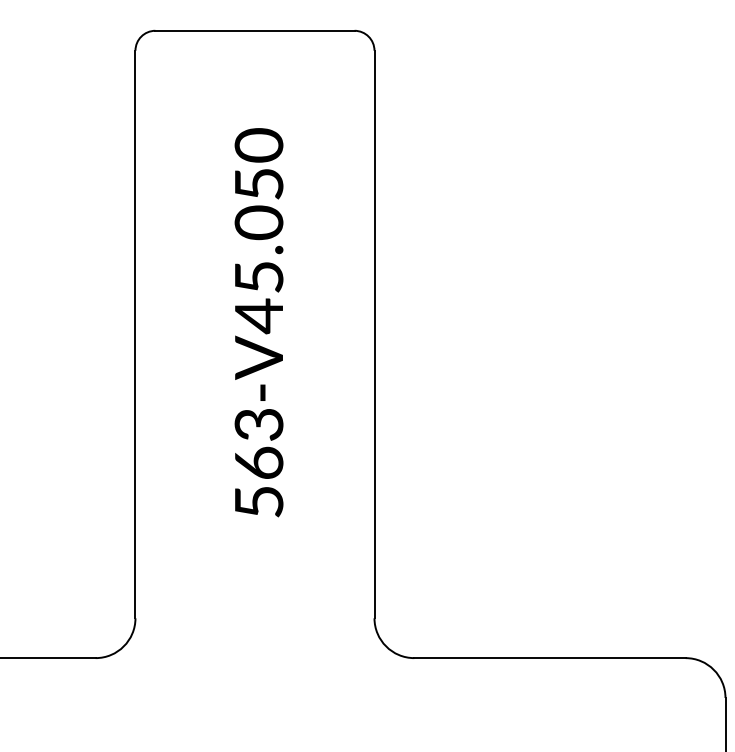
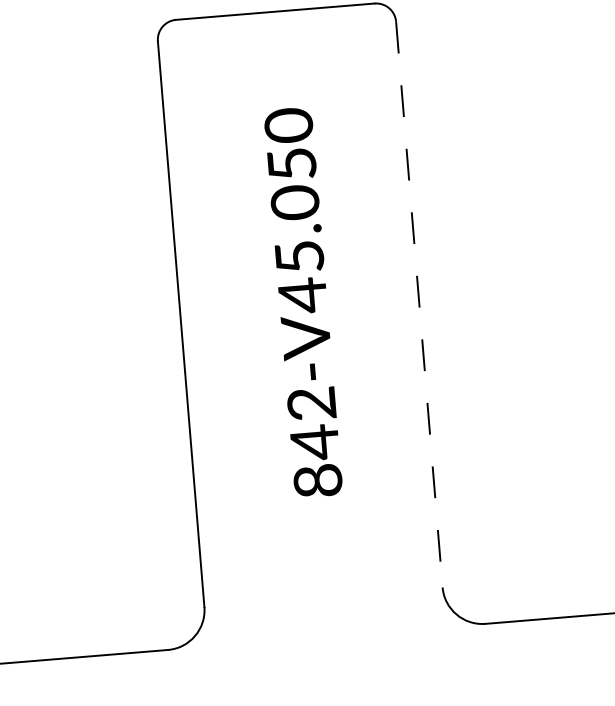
line: (374, 334) -> (419, 304), solid -> dashed
text: (258, 462) -> (314, 441), 563-V45.050 -> 842-V45.050

